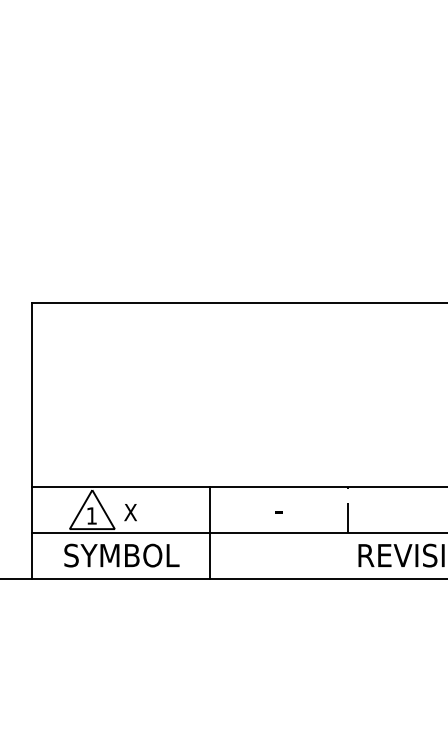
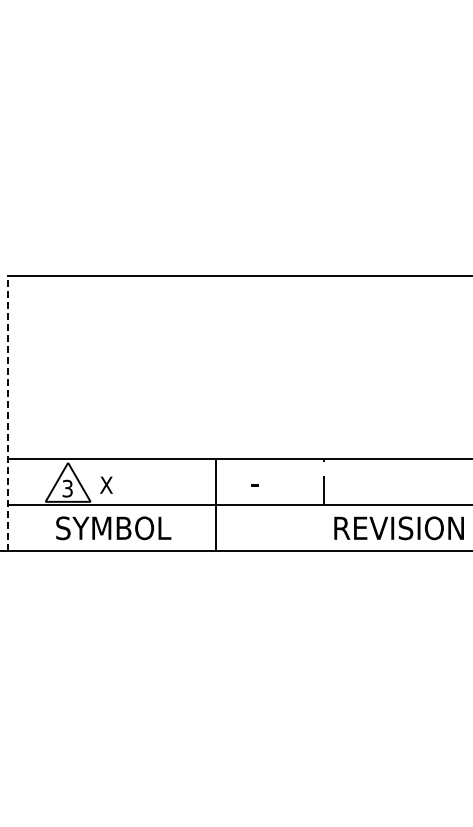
line: (31, 440) -> (7, 413), solid -> dashed
text: (91, 515) -> (67, 488), 1 -> 3
line: (209, 532) -> (215, 505), moved
text: (121, 555) -> (113, 528), moved

